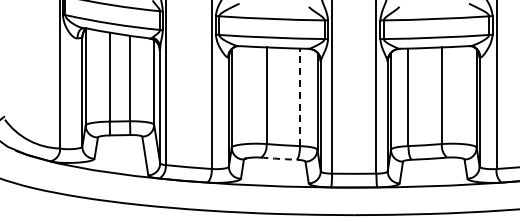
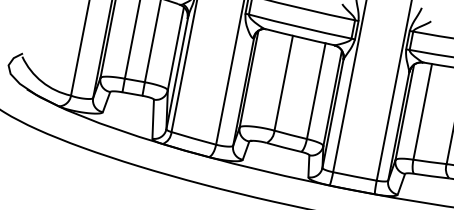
line: (300, 97) -> (316, 91), dashed -> solid
arc: (279, 158) -> (284, 147), dashed -> solid

